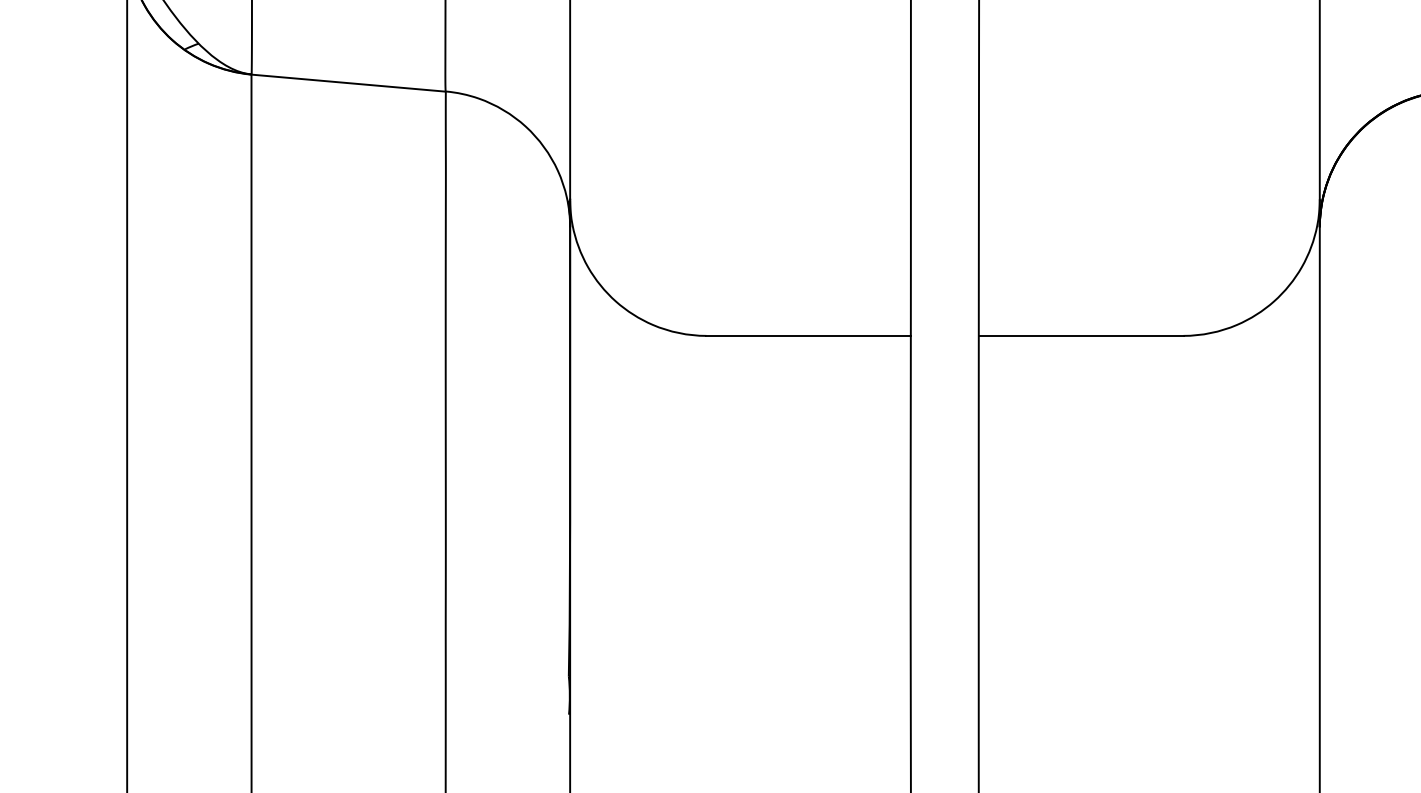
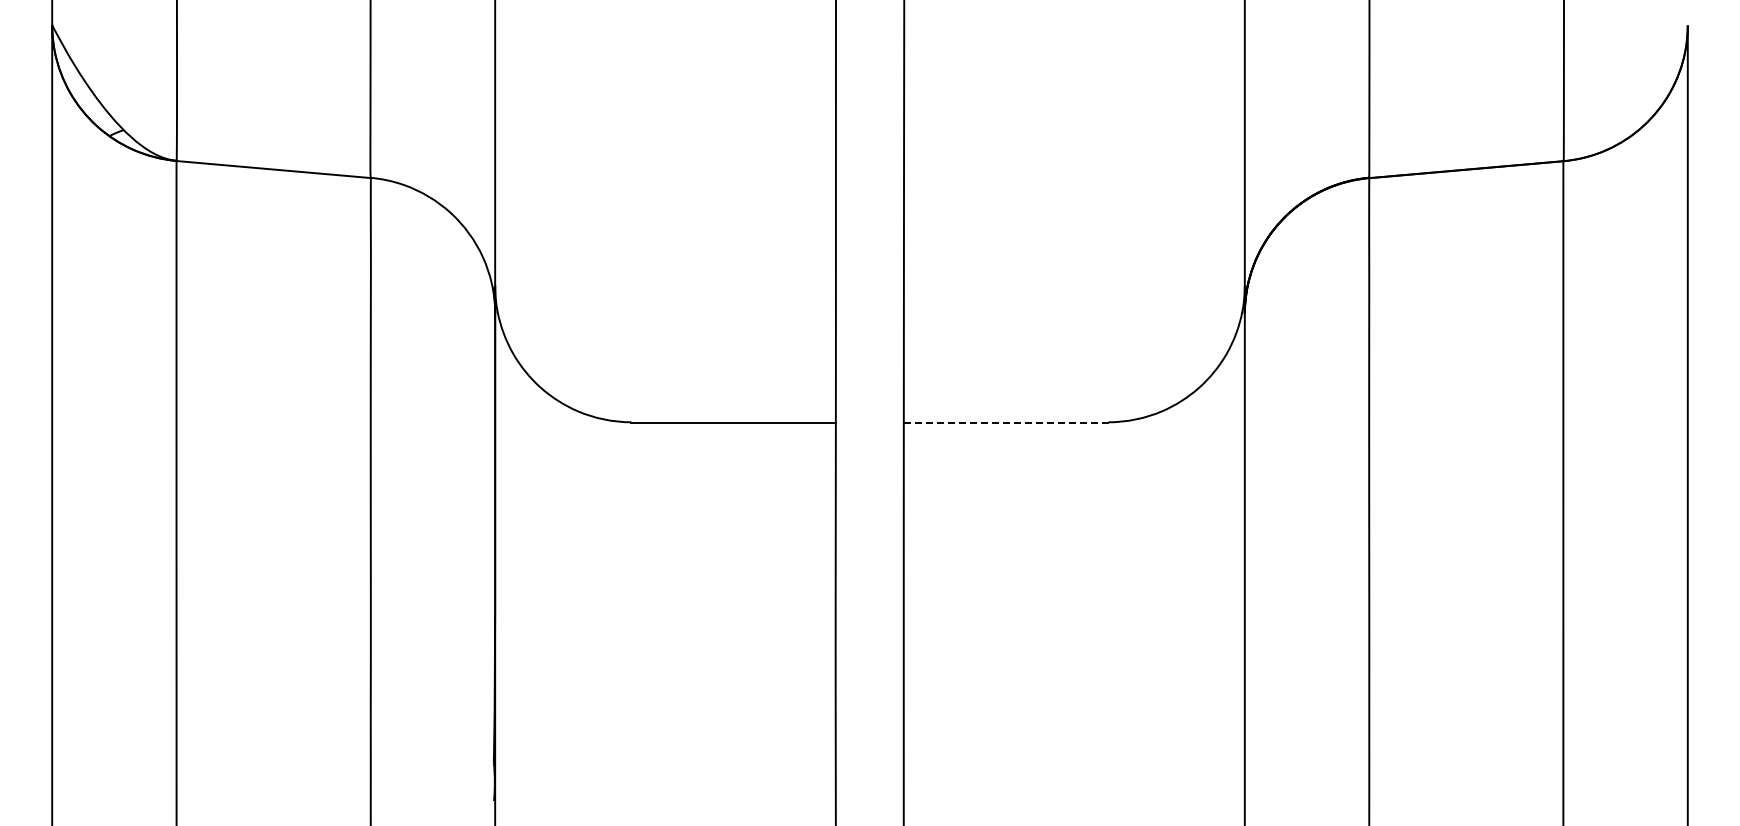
line: (1081, 336) -> (1006, 422), solid -> dashed

